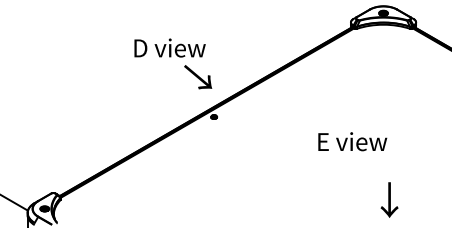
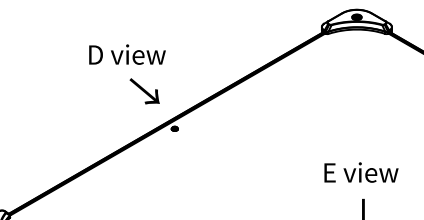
text: (198, 77) -> (145, 91), moved
text: (352, 141) -> (361, 172), moved

